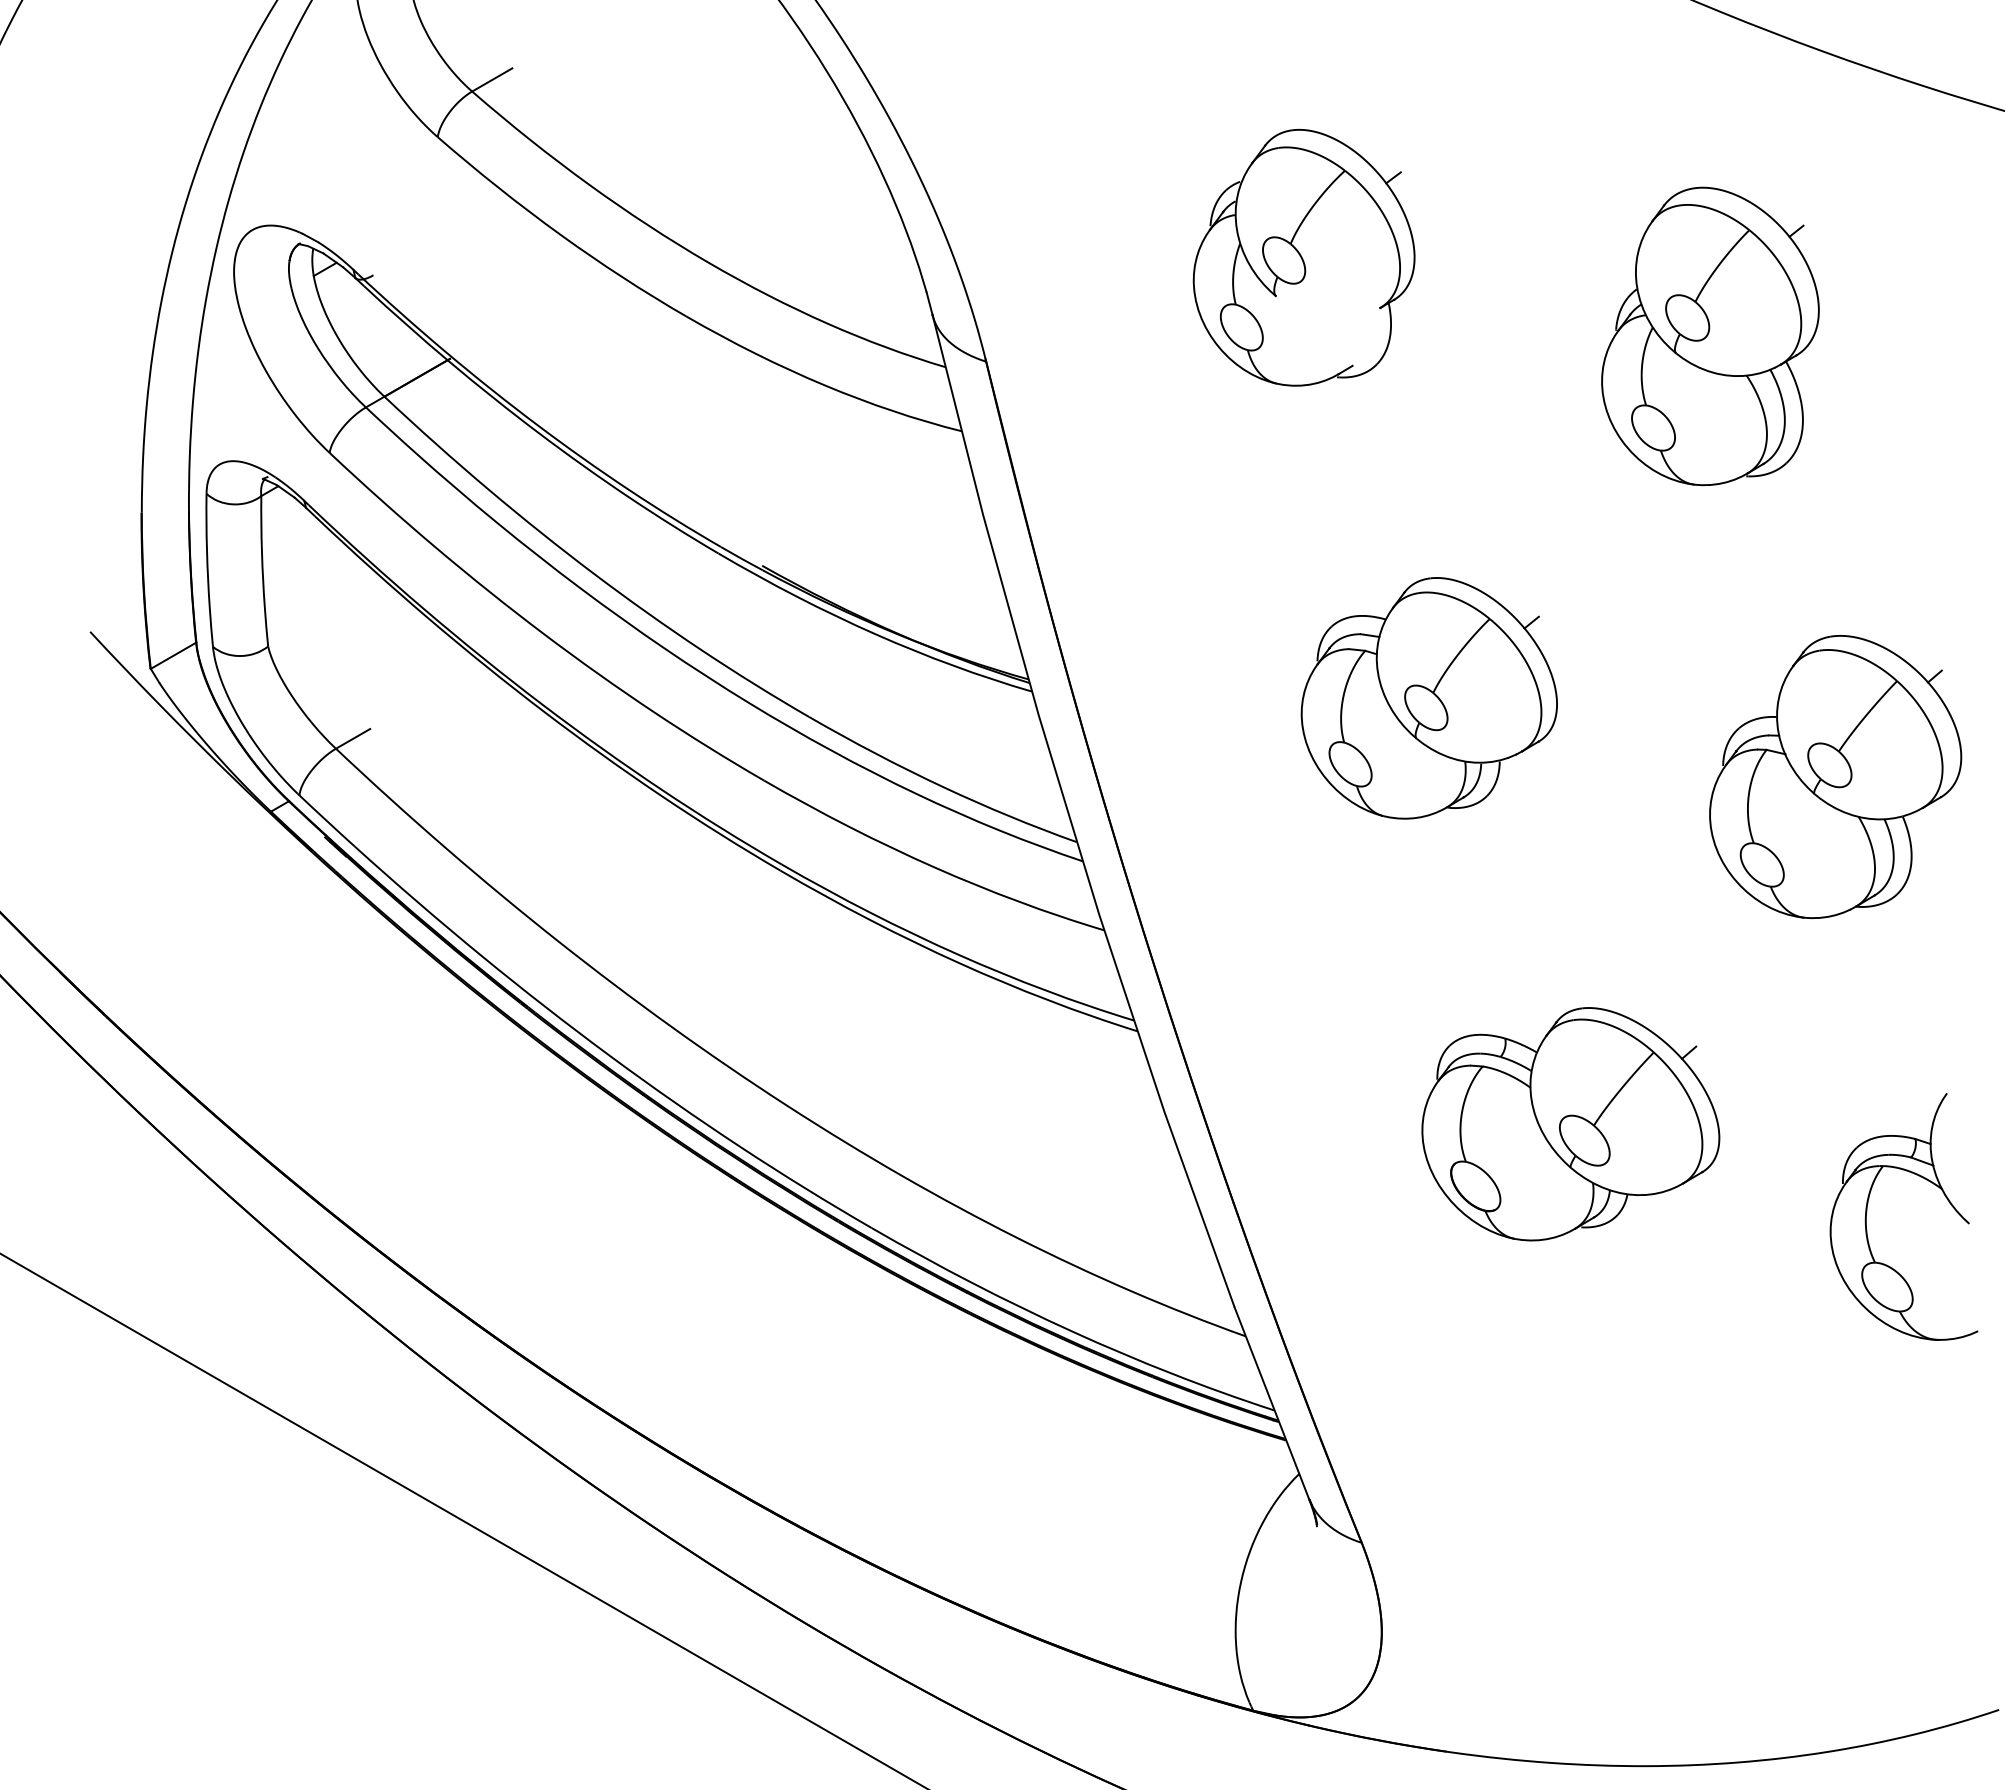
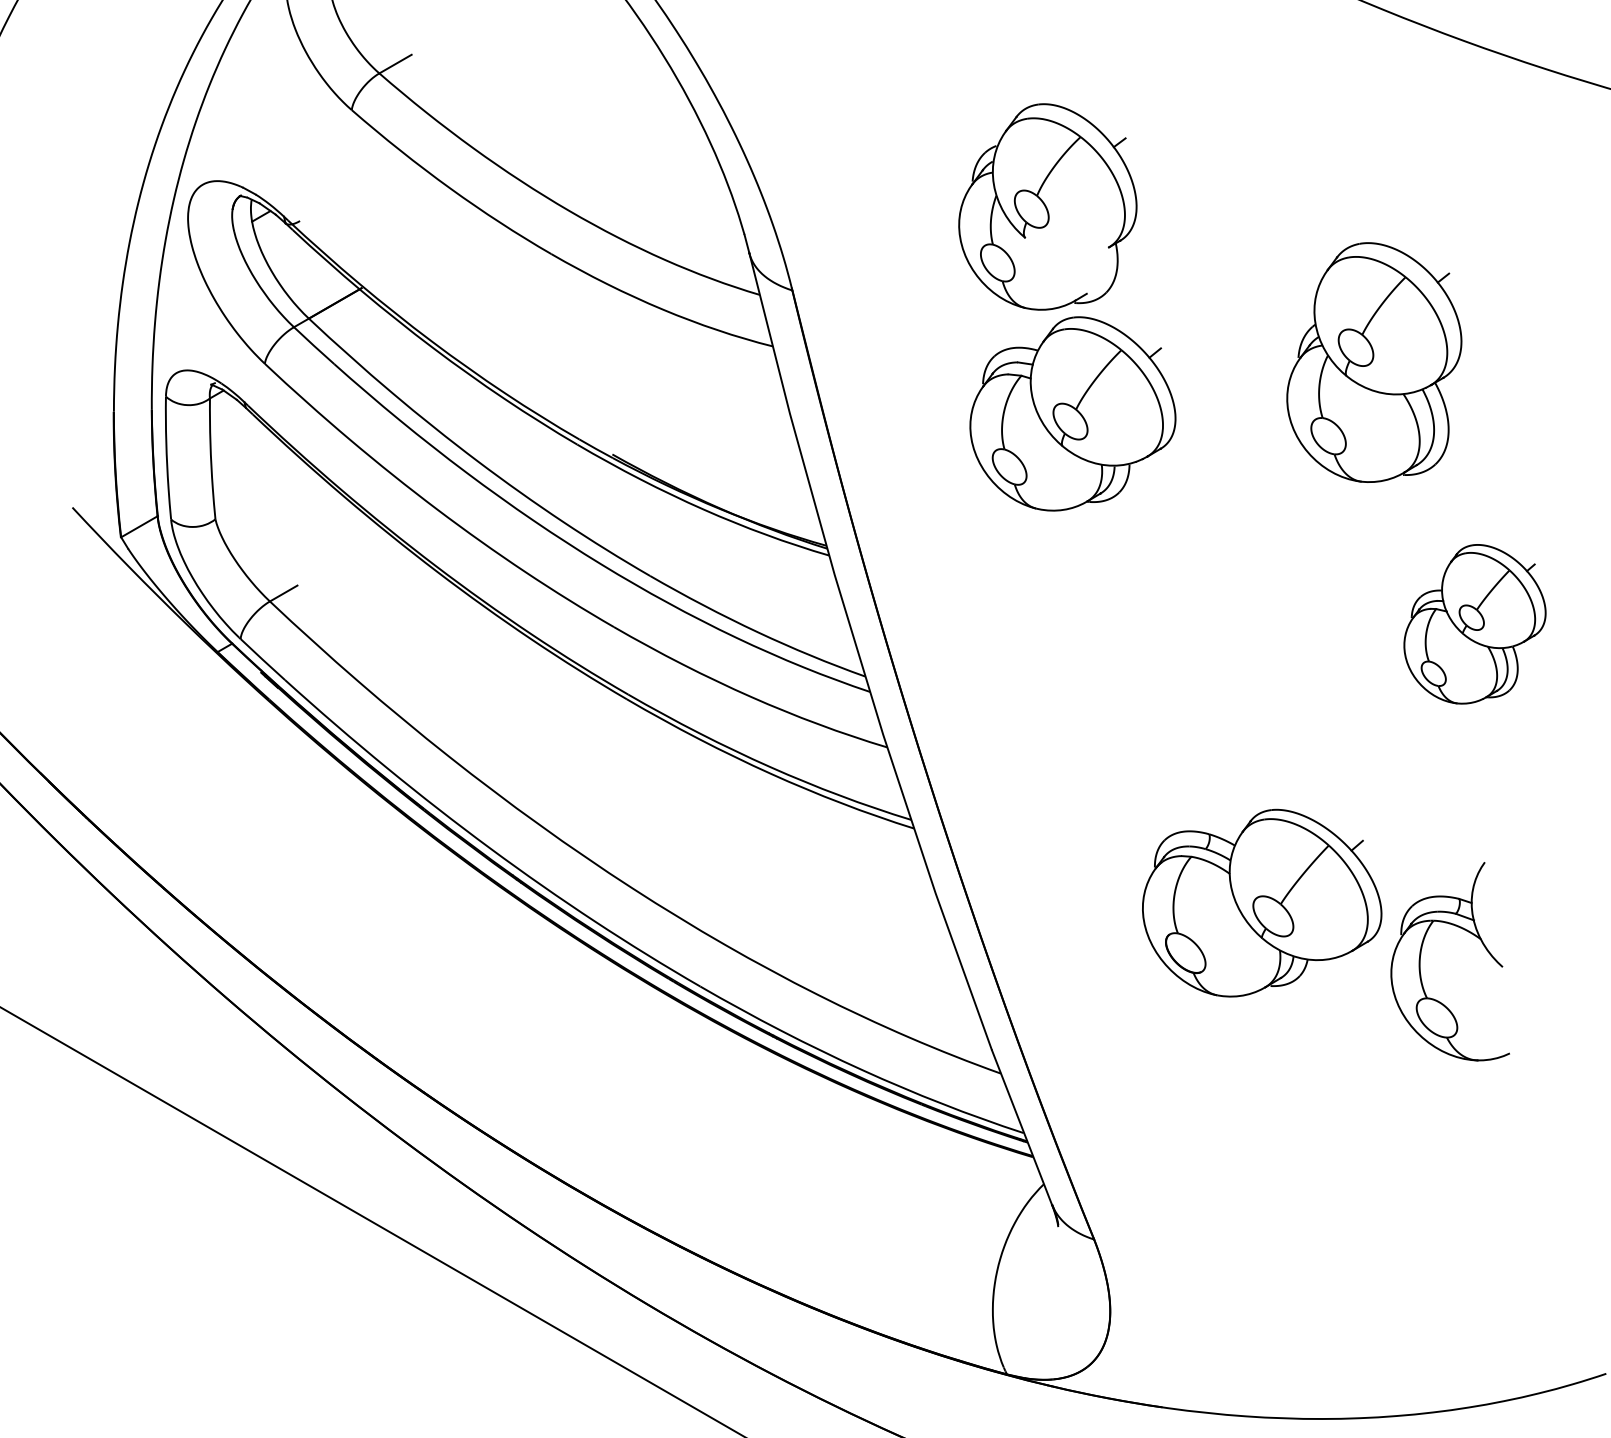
part: (1710, 336) -> (1374, 362), moved
part: (1428, 698) -> (1072, 414), moved
part: (1835, 777) -> (1474, 624), size x0.7
part: (1867, 1212) -> (1420, 958), moved

